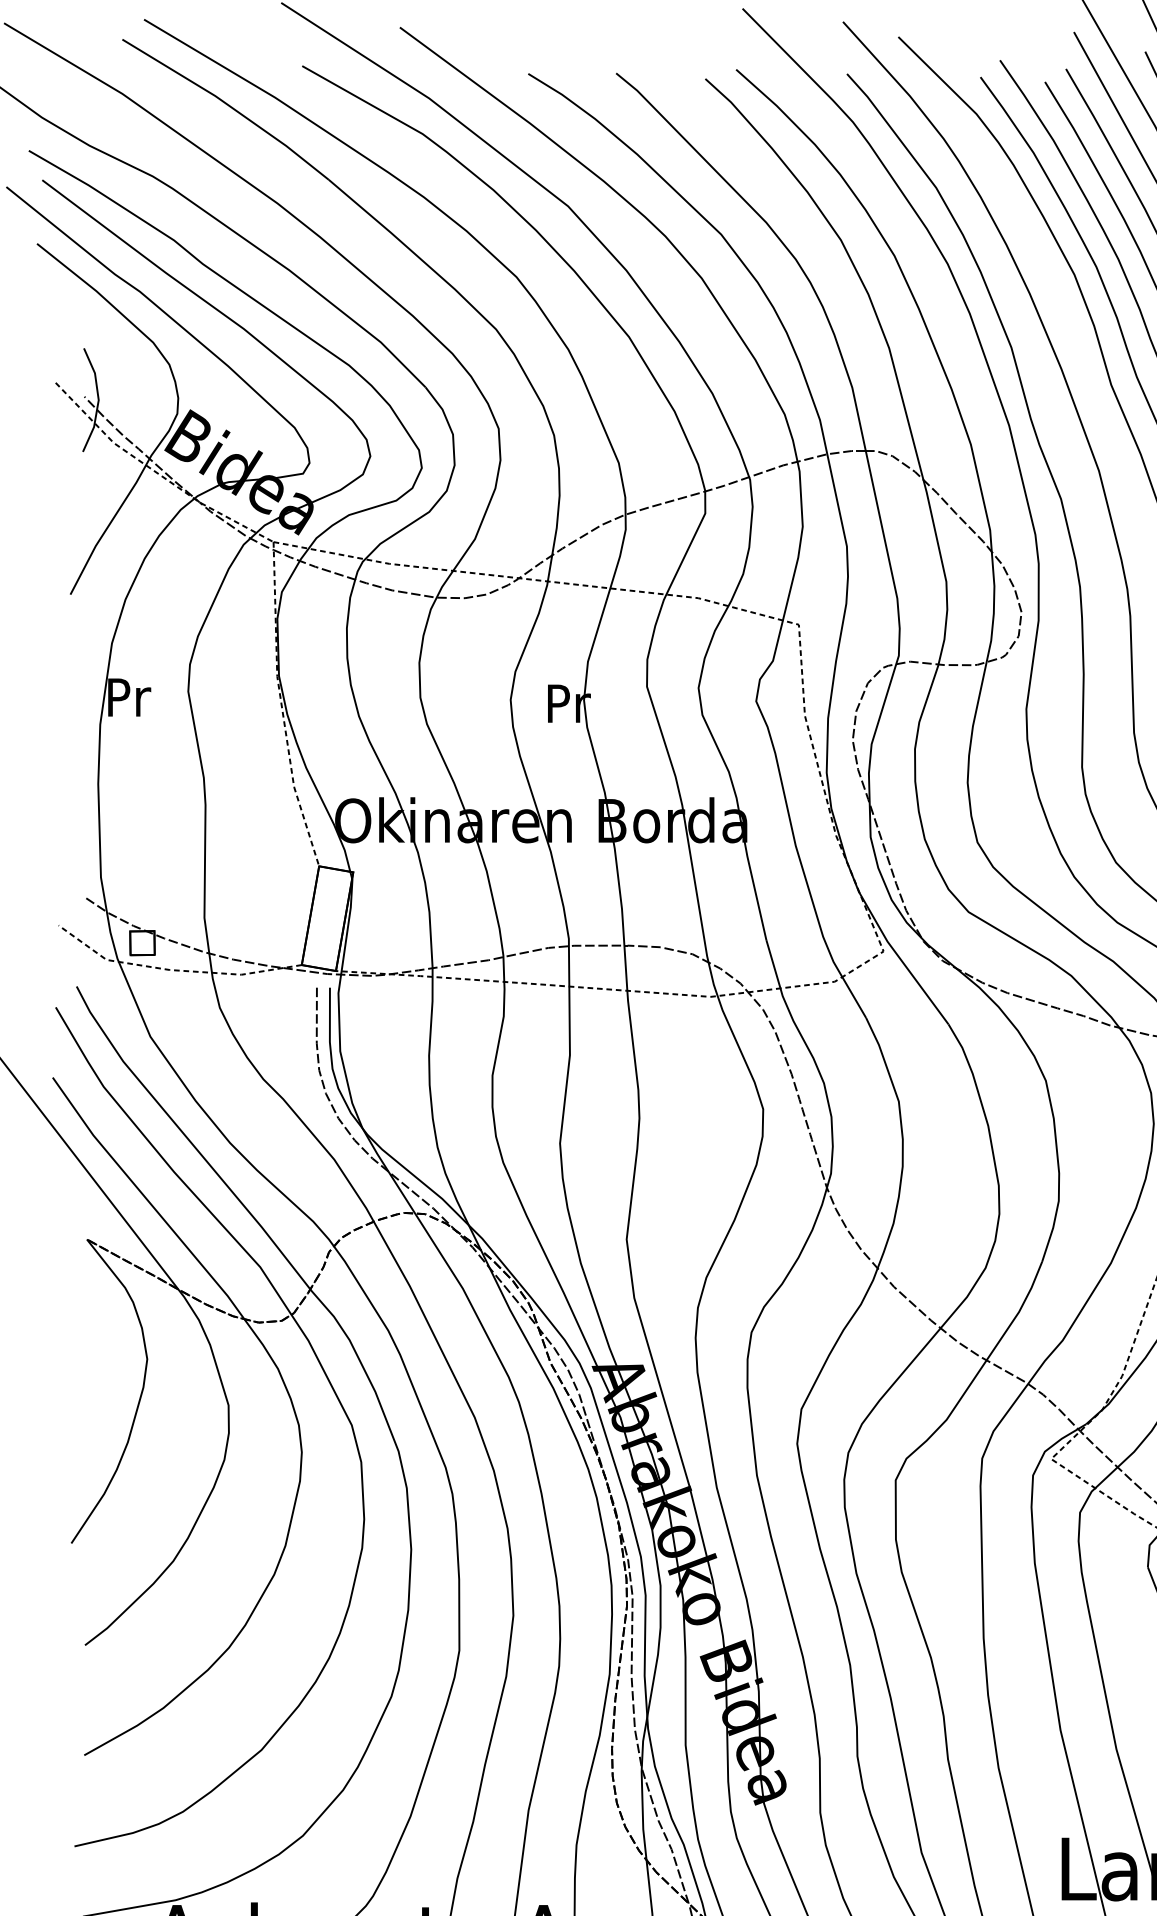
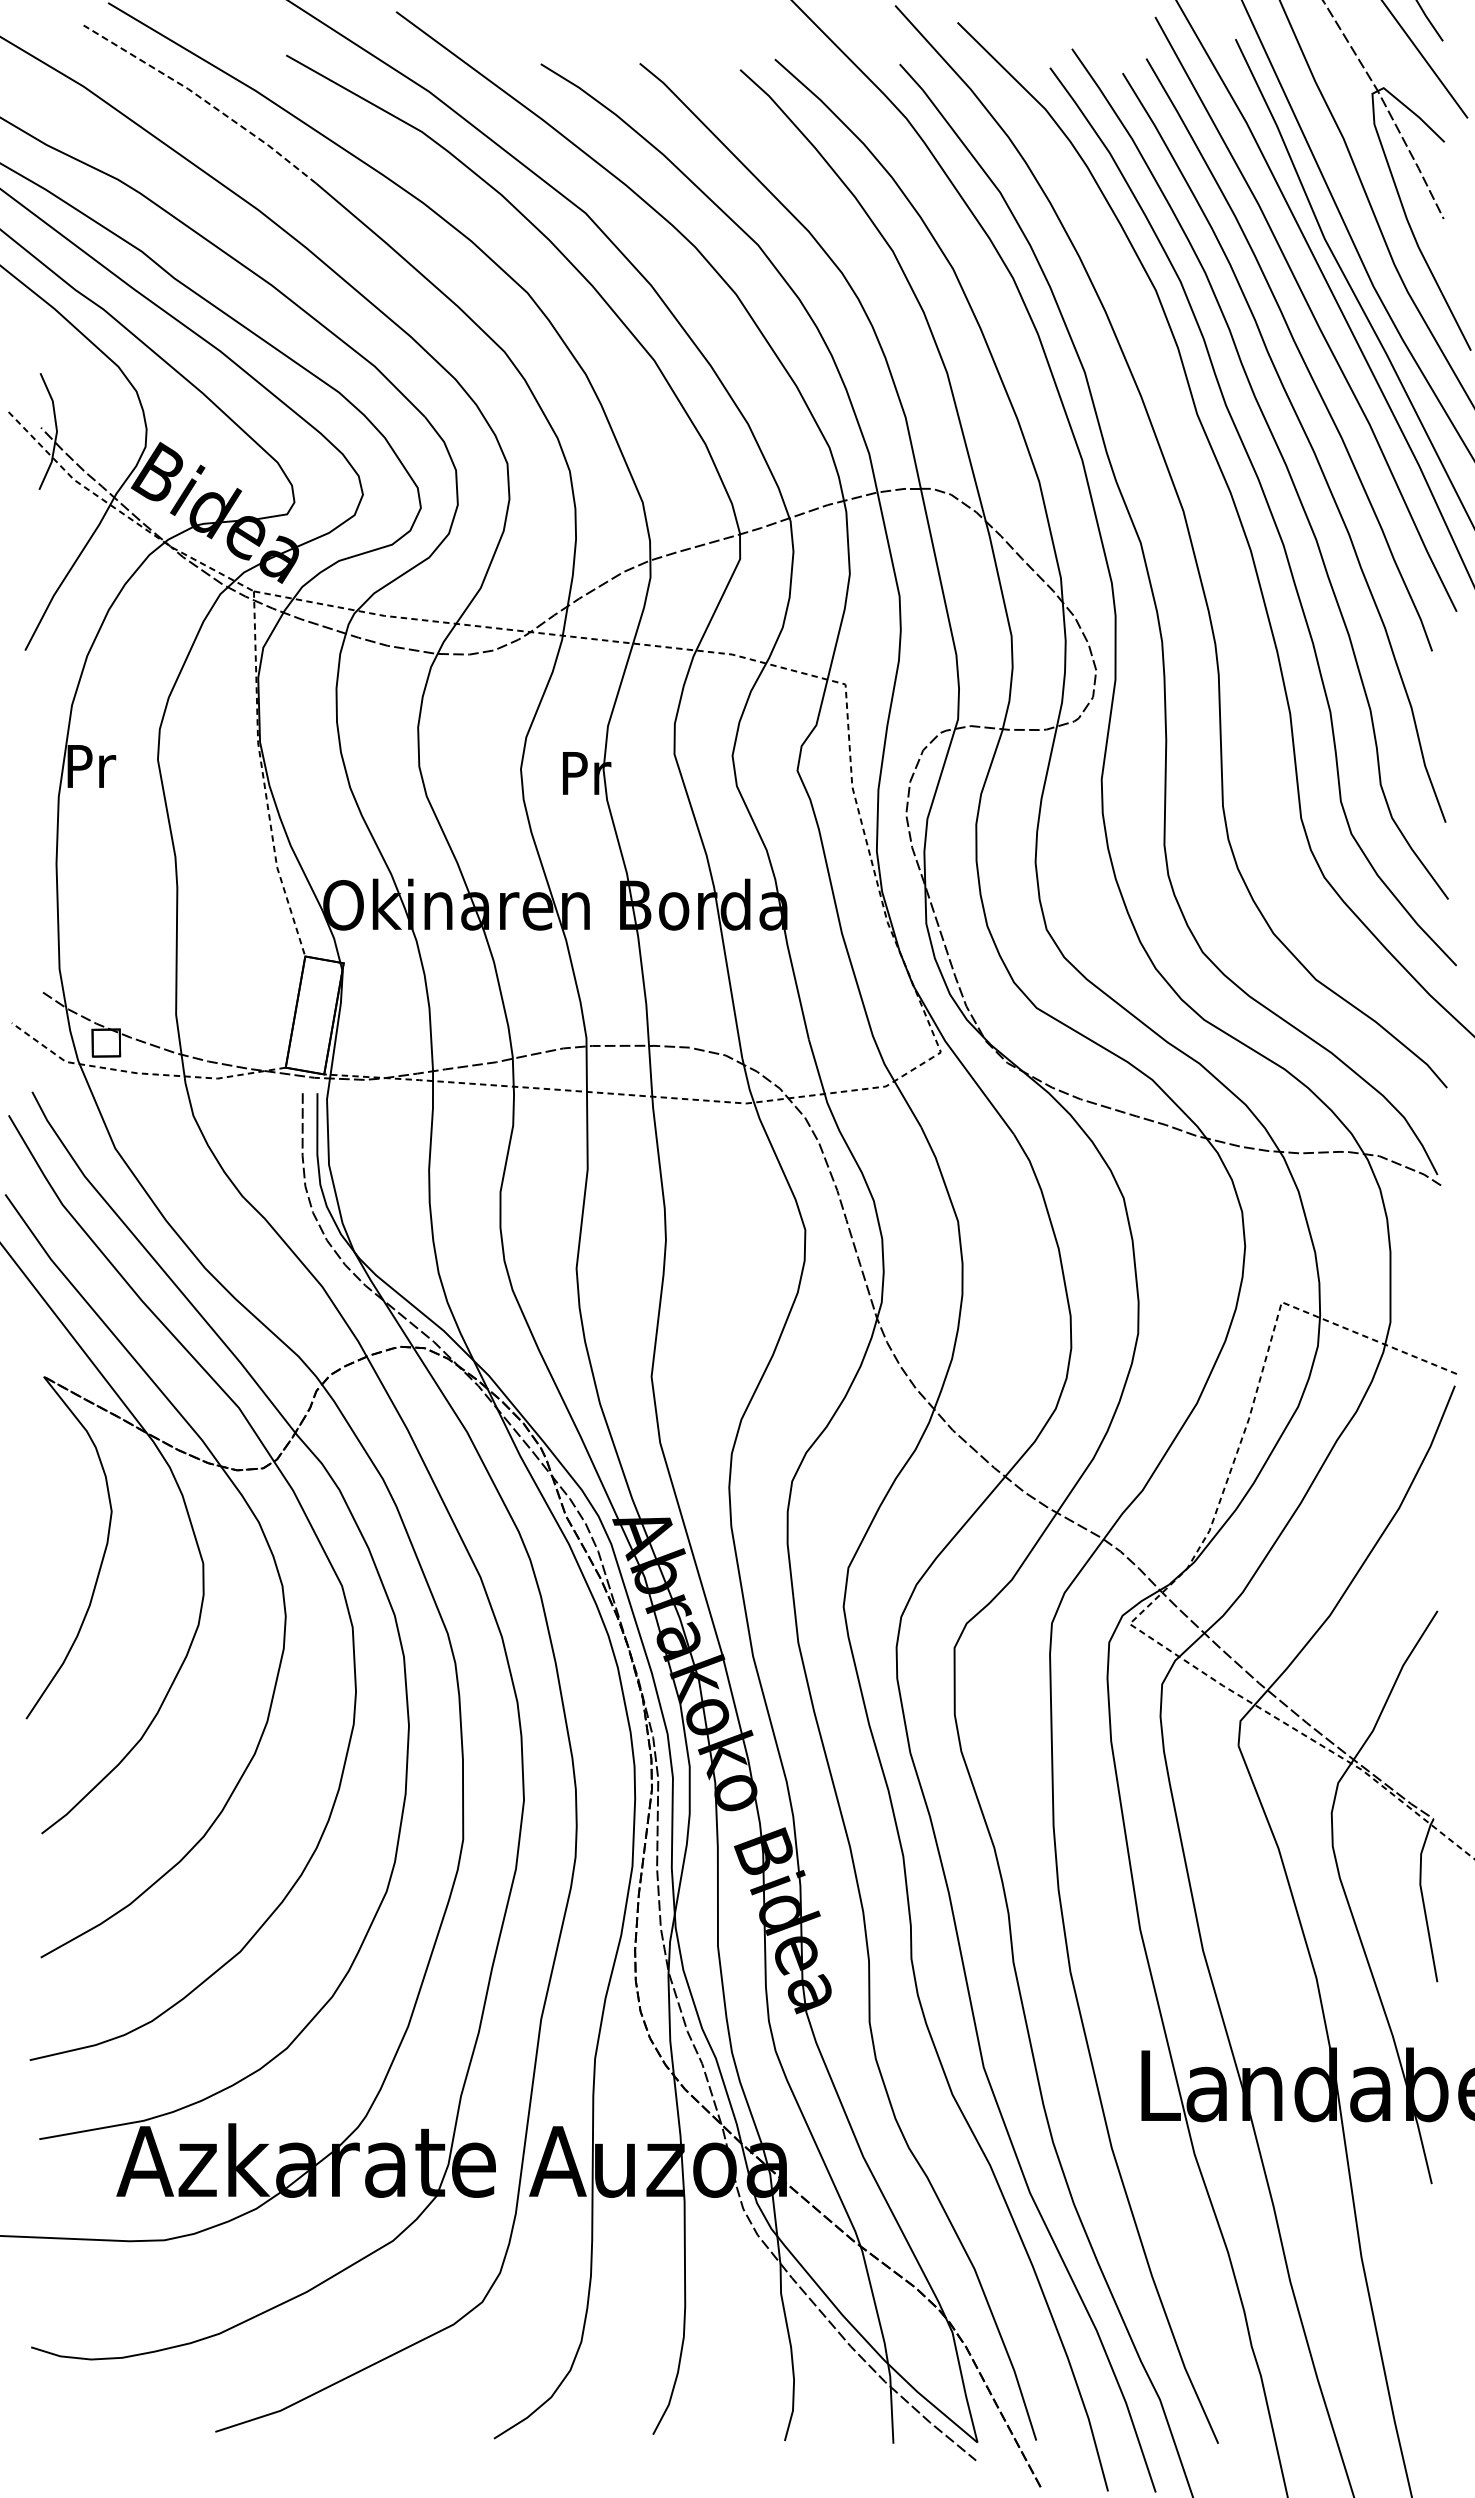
line: (228, 105) -> (203, 99), solid -> dashed

